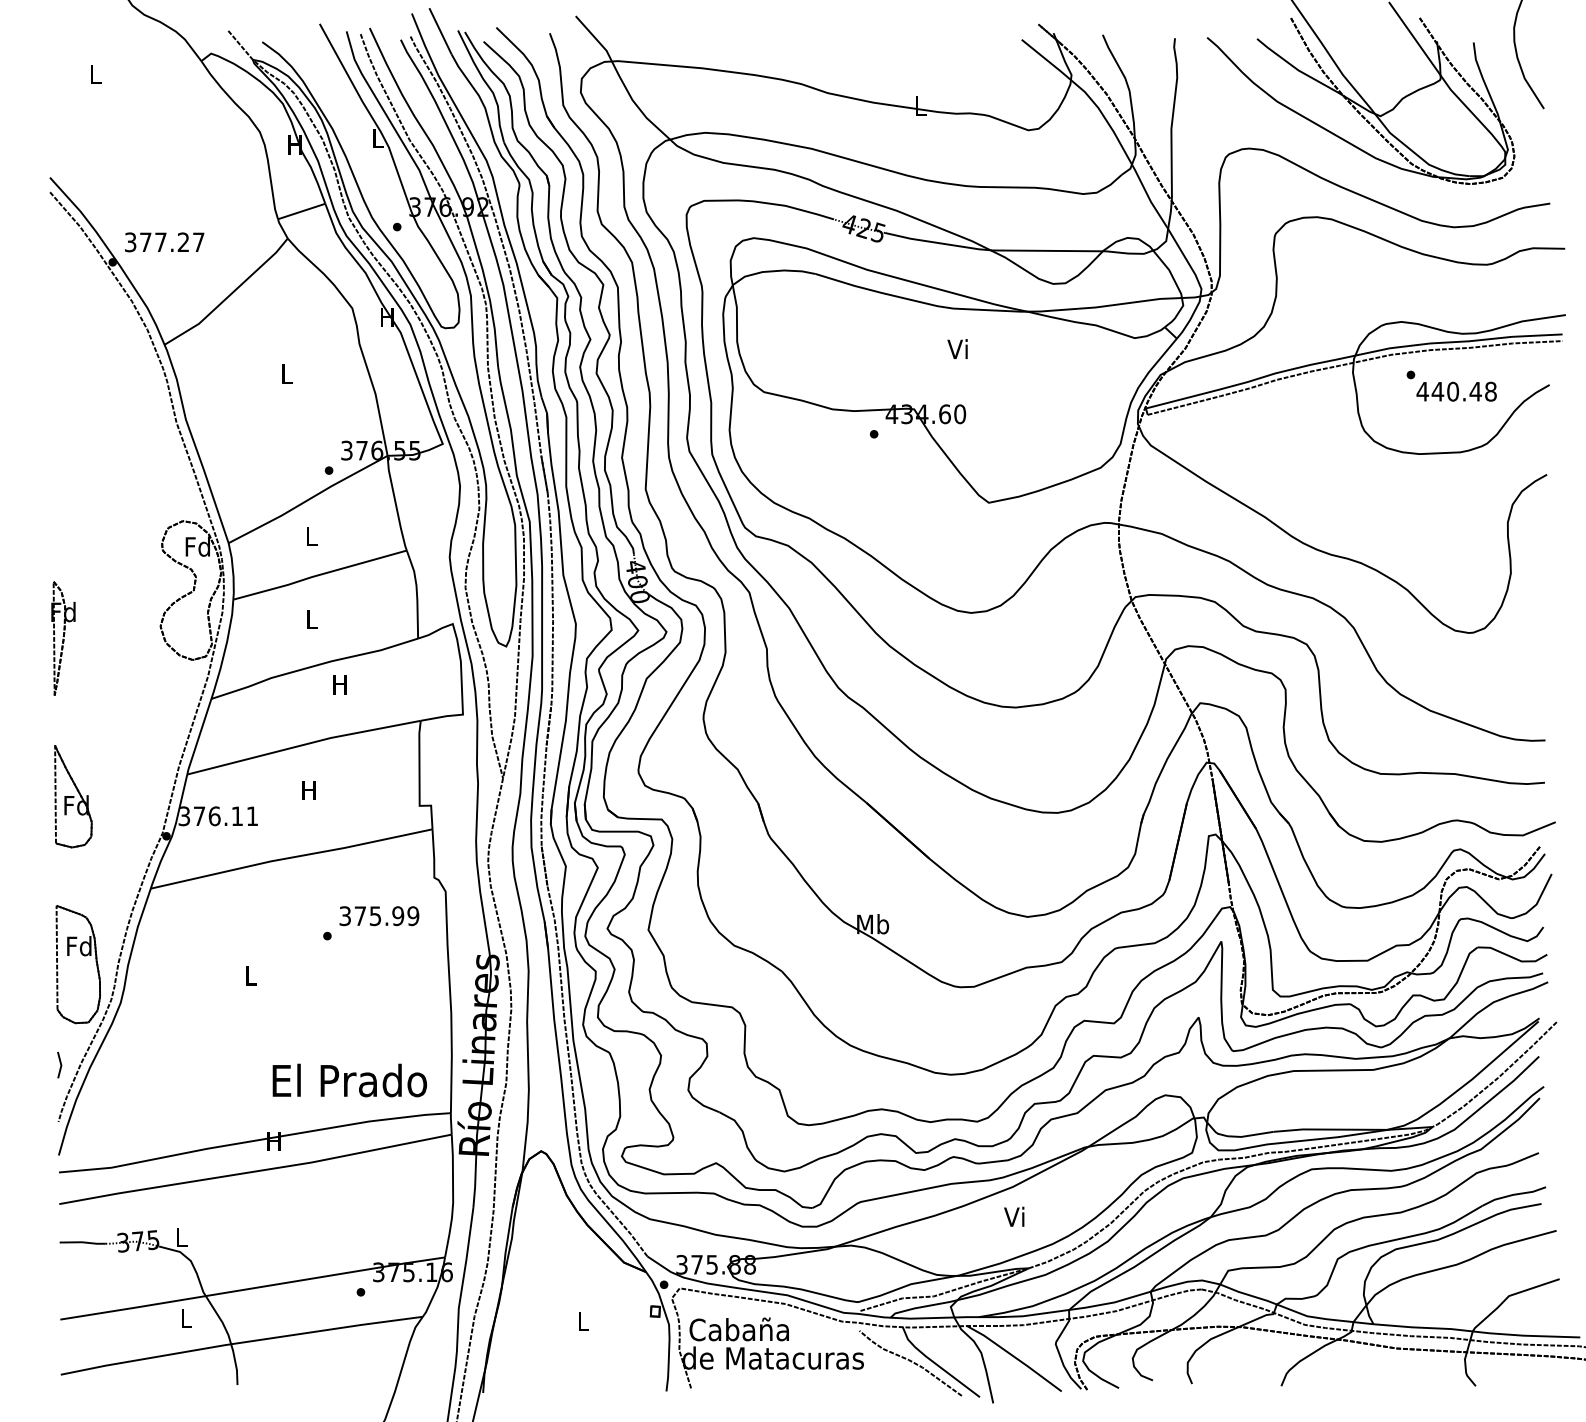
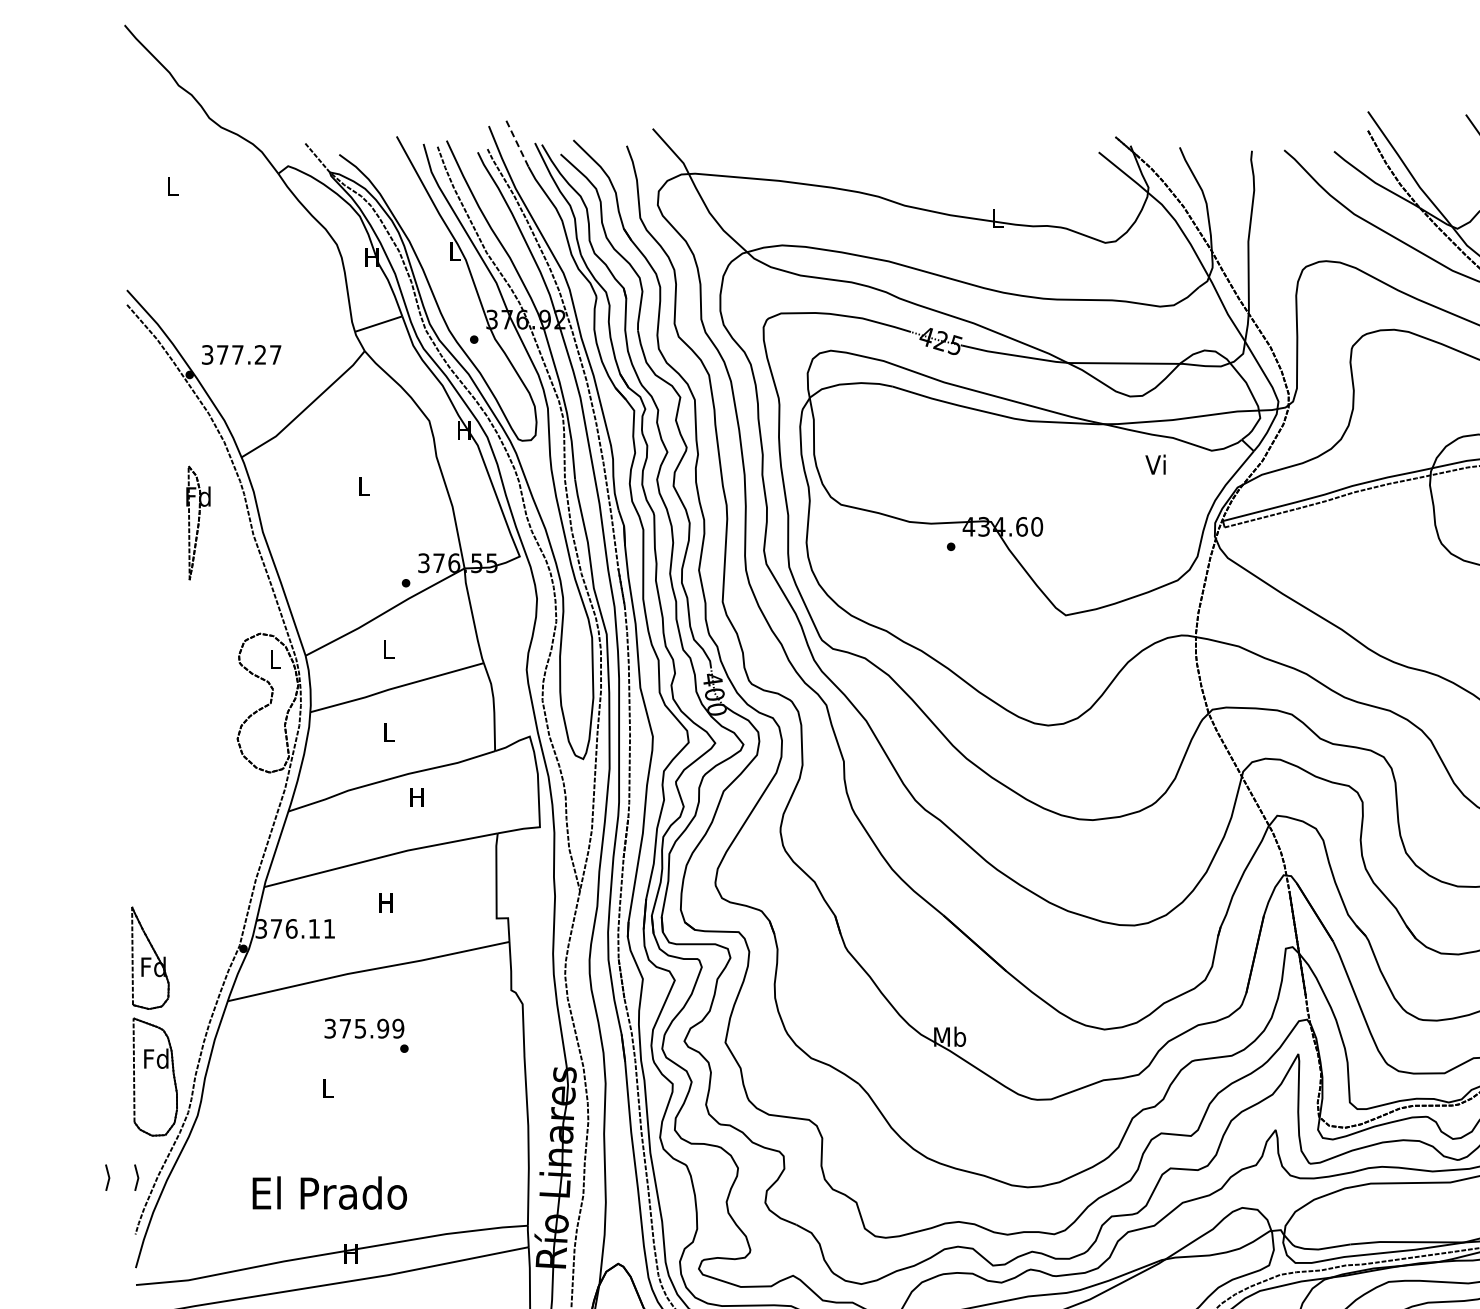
line: (440, 31) -> (517, 144), solid -> dashed
text: (957, 348) -> (1155, 464), moved
text: (197, 546) -> (274, 659), Fd -> L
part: (63, 638) -> (198, 523), moved
part: (73, 796) -> (150, 958), moved
text: (379, 916) -> (364, 1029), moved
line: (31, 1064) -> (108, 1177), added
text: (349, 1080) -> (329, 1193), moved

